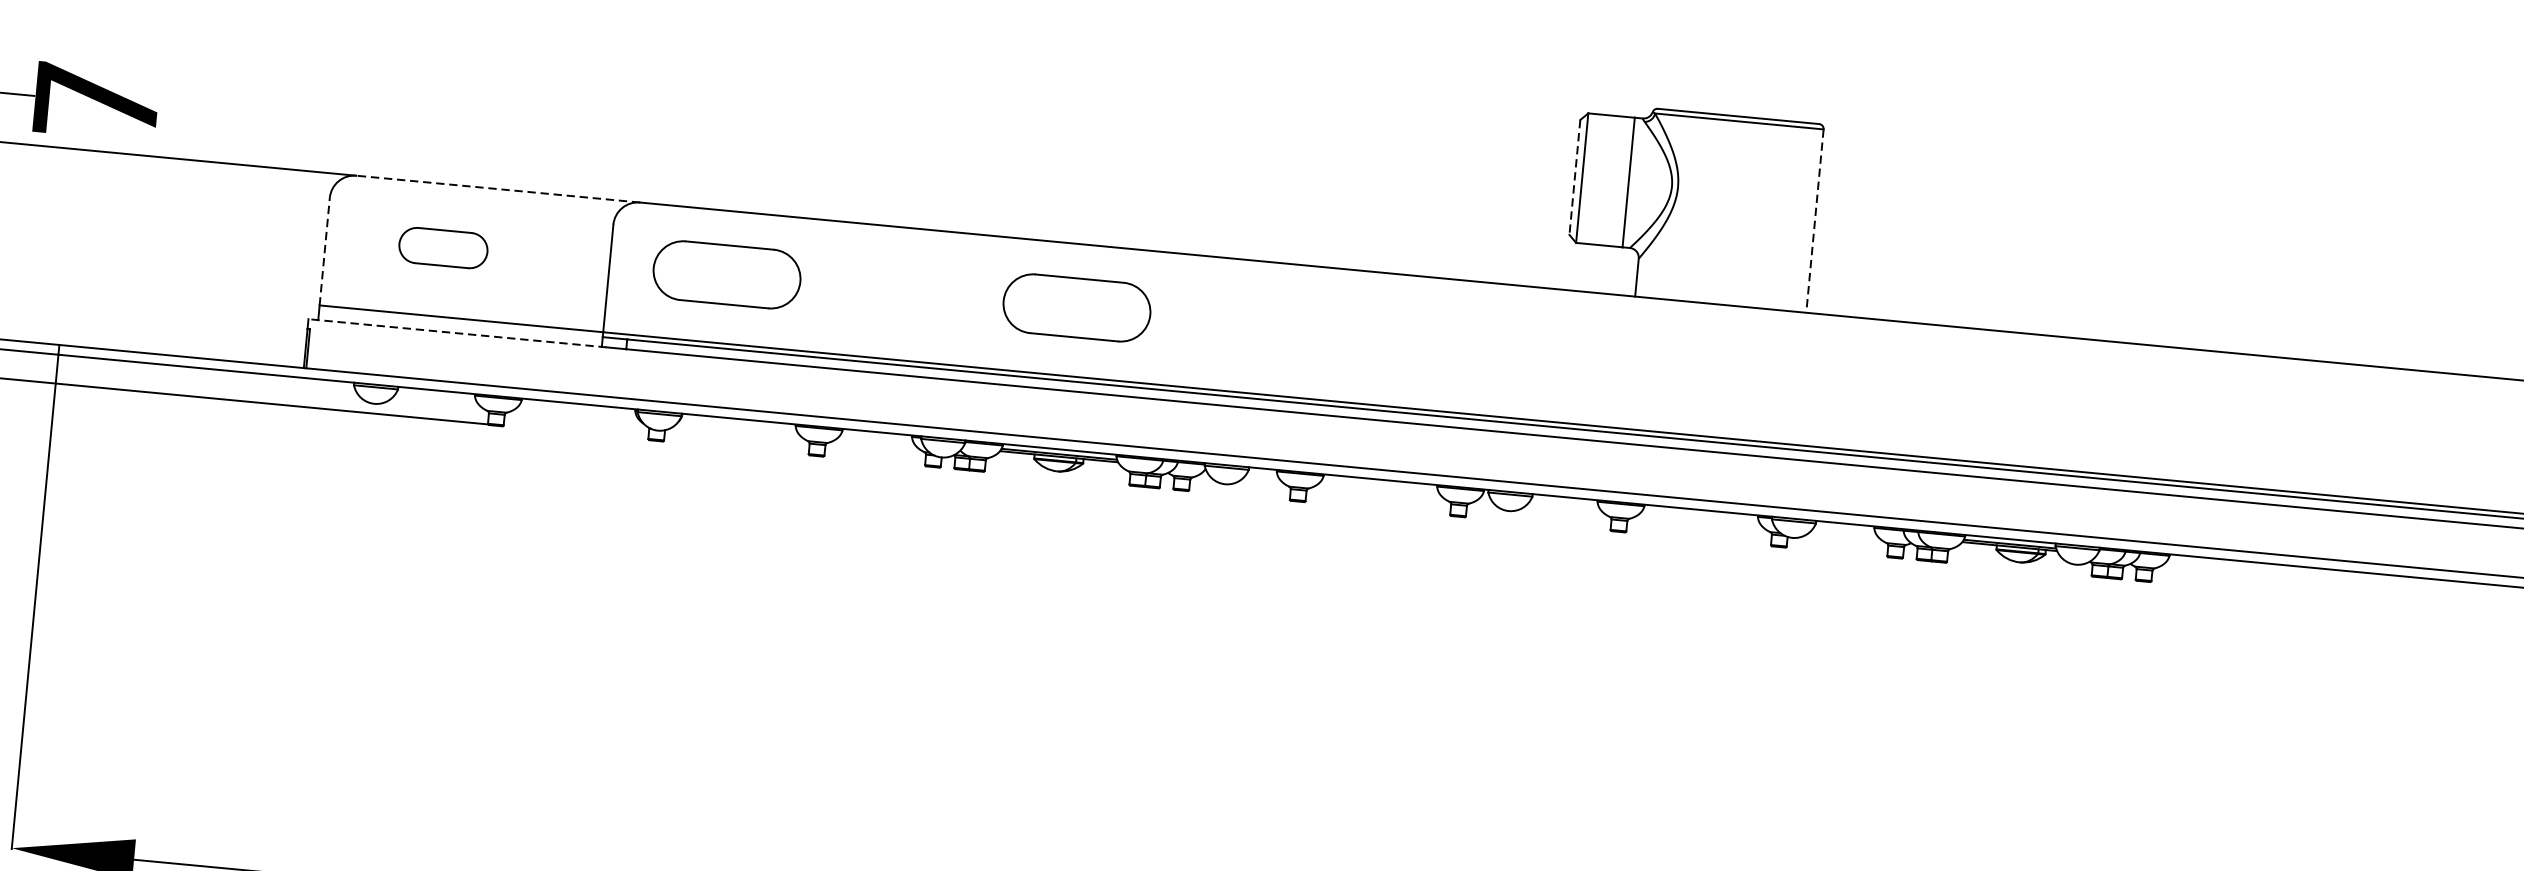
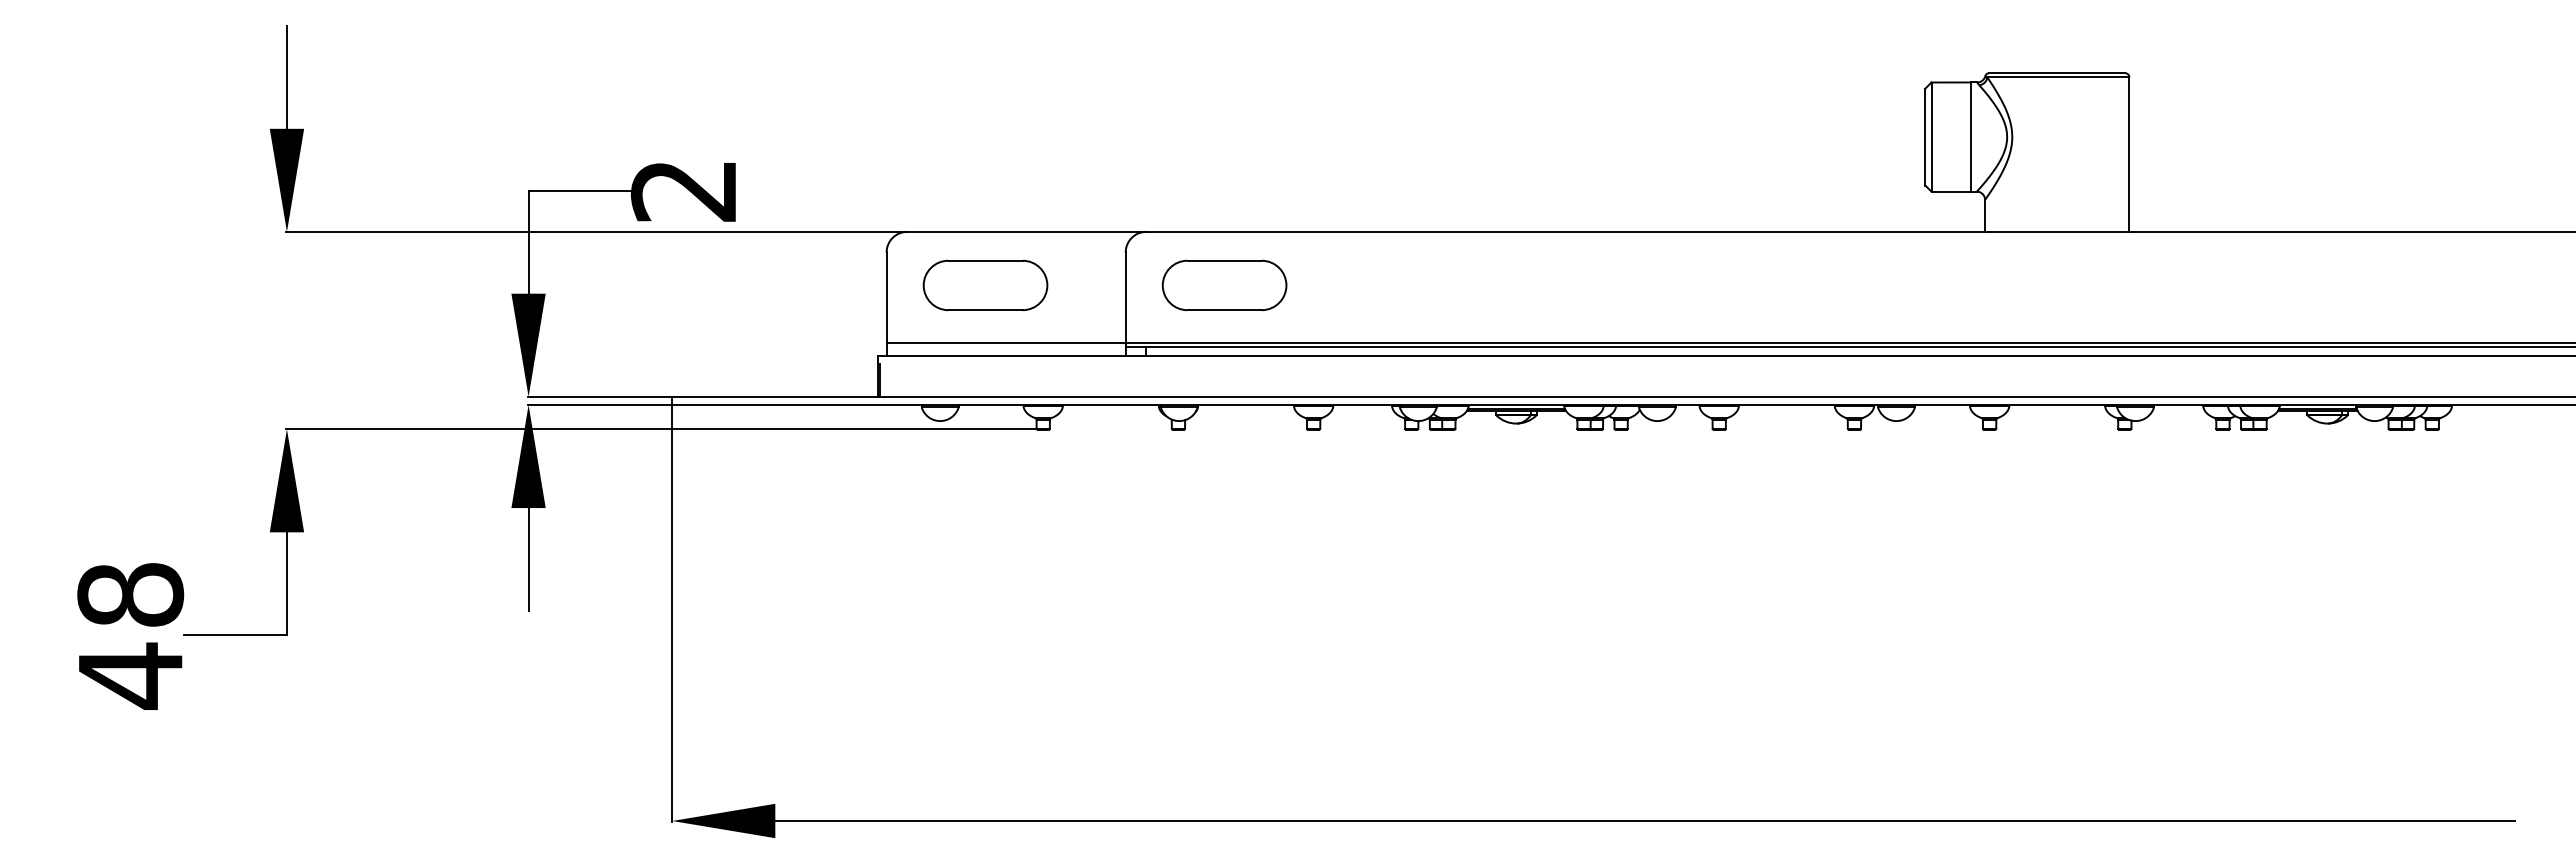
text: (94, 102) -> (682, 191), 7 -> 2
line: (1575, 177) -> (1925, 137), dashed -> solid
line: (498, 188) -> (1026, 231), dashed -> solid
line: (1815, 222) -> (2129, 155), dashed -> solid
part: (443, 248) -> (985, 285), size x1.67
line: (324, 251) -> (886, 297), dashed -> solid
part: (1076, 307) -> (1519, 285), removed
line: (458, 333) -> (1004, 355), dashed -> solid

